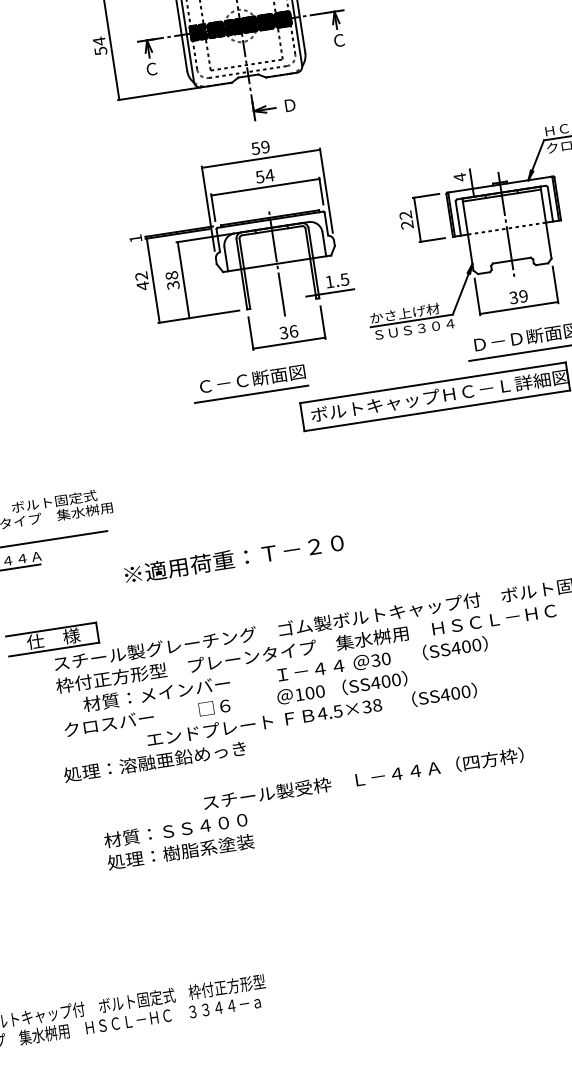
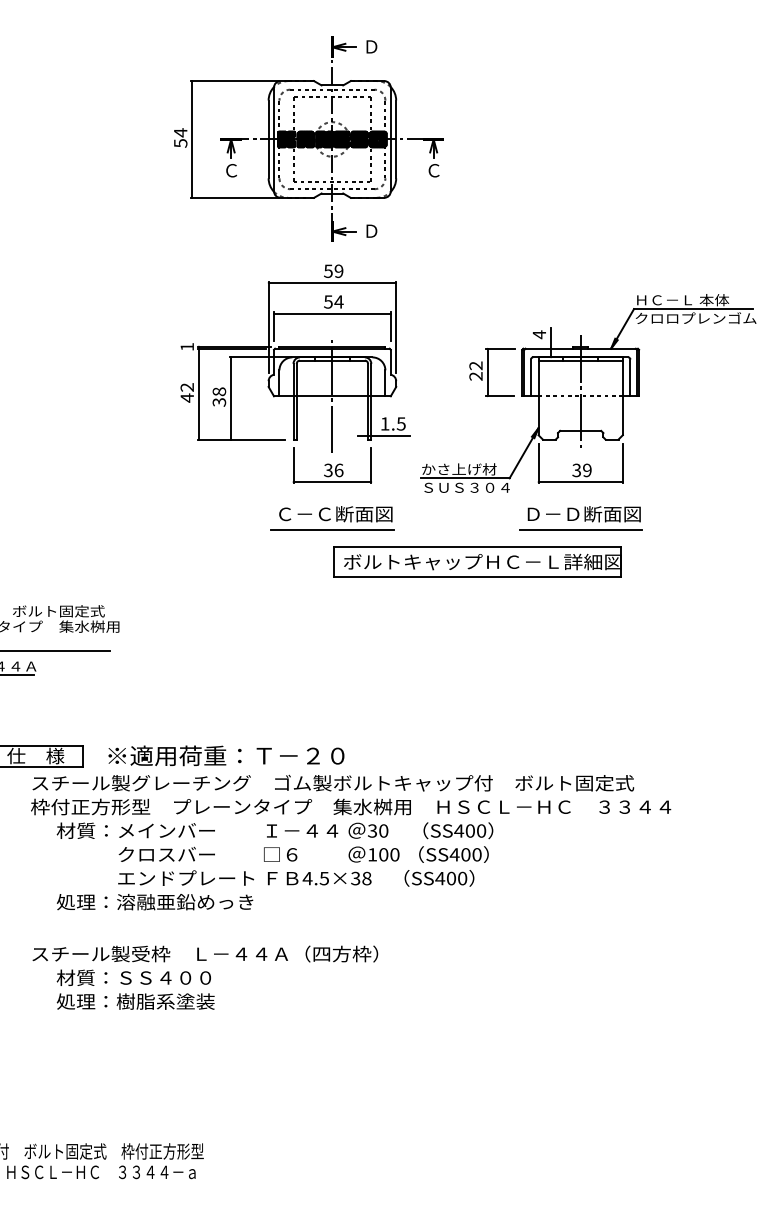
part: (250, 383) -> (332, 518), moved
text: (234, 558) -> (226, 755), moved
text: (235, 704) -> (303, 854), moved
text: (154, 762) -> (154, 902), moved
text: (363, 778) -> (205, 953), moved

